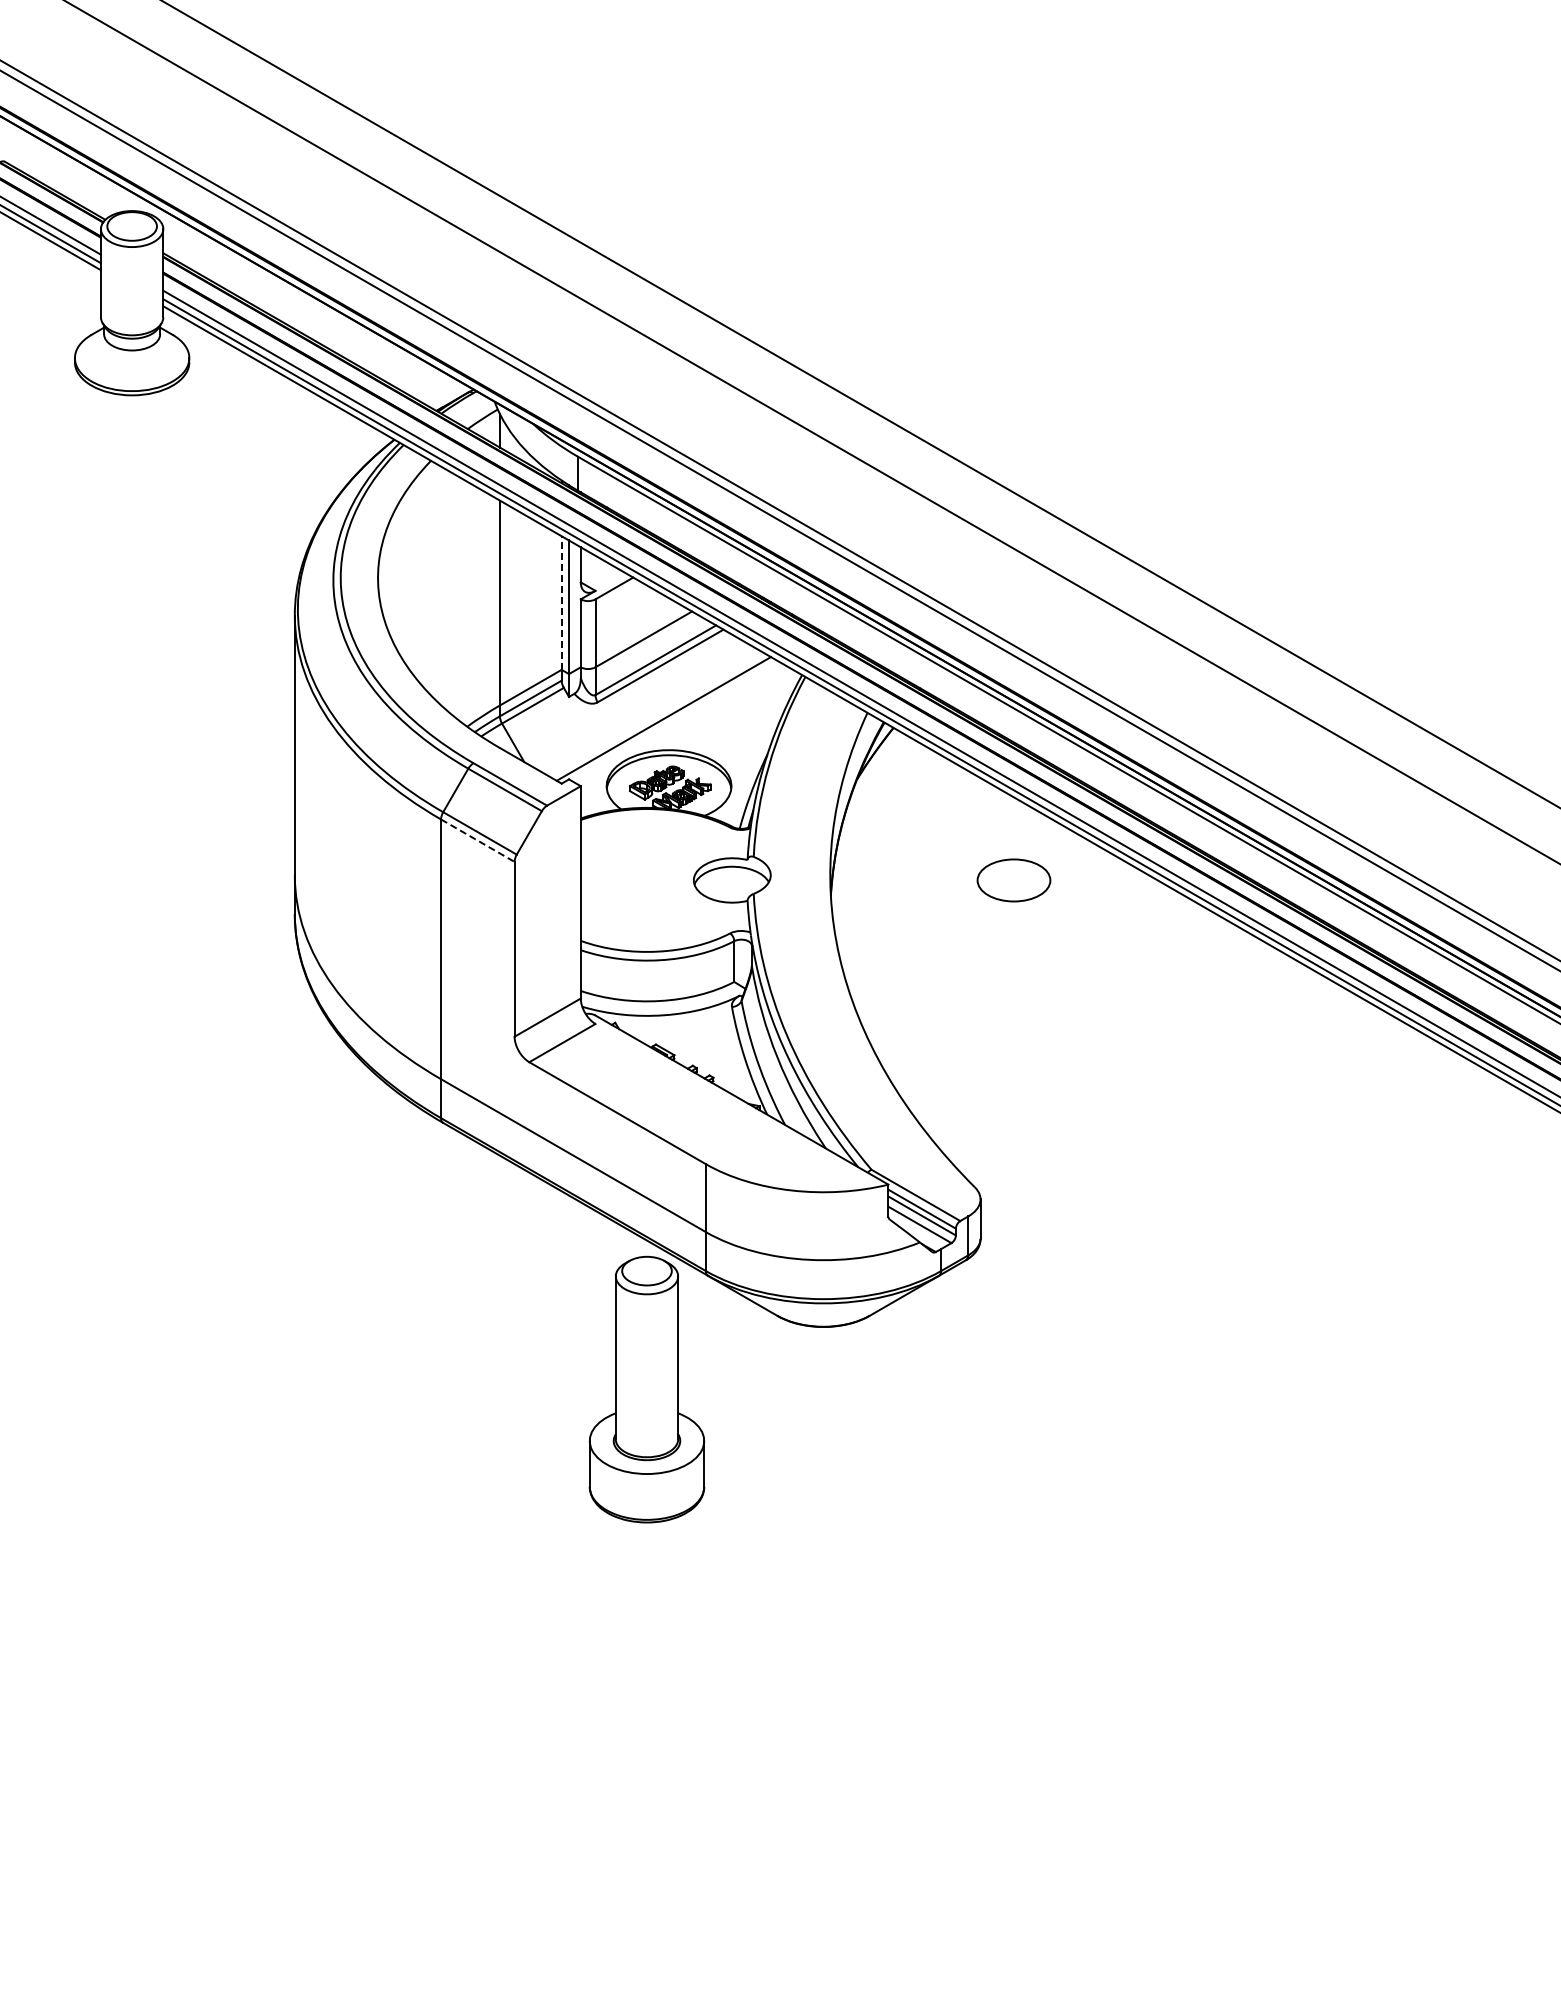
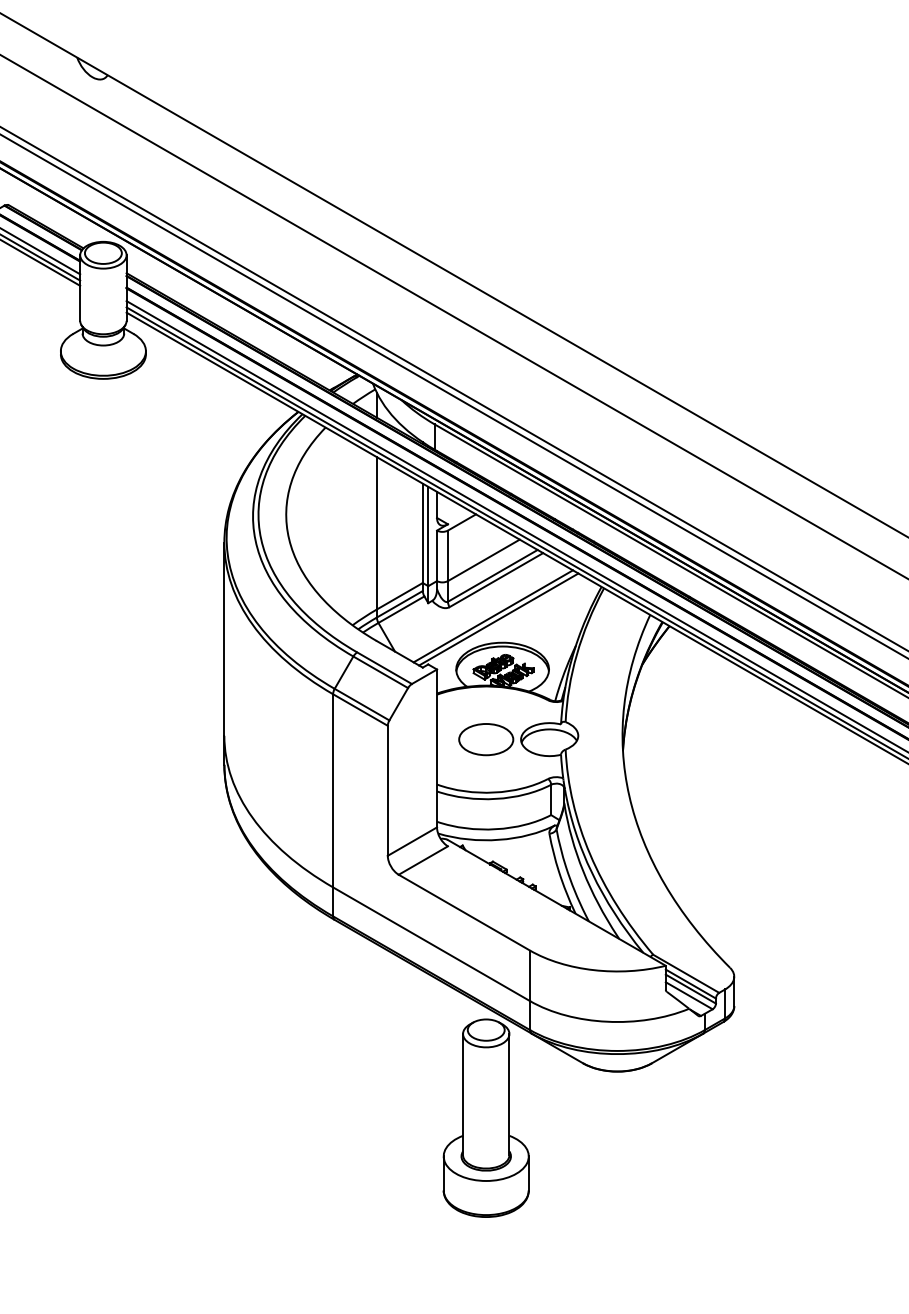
line: (561, 603) -> (422, 533), dashed -> solid
line: (656, 714) -> (493, 616), added
line: (478, 840) -> (360, 709), dashed -> solid
part: (1013, 880) -> (485, 739), moved

